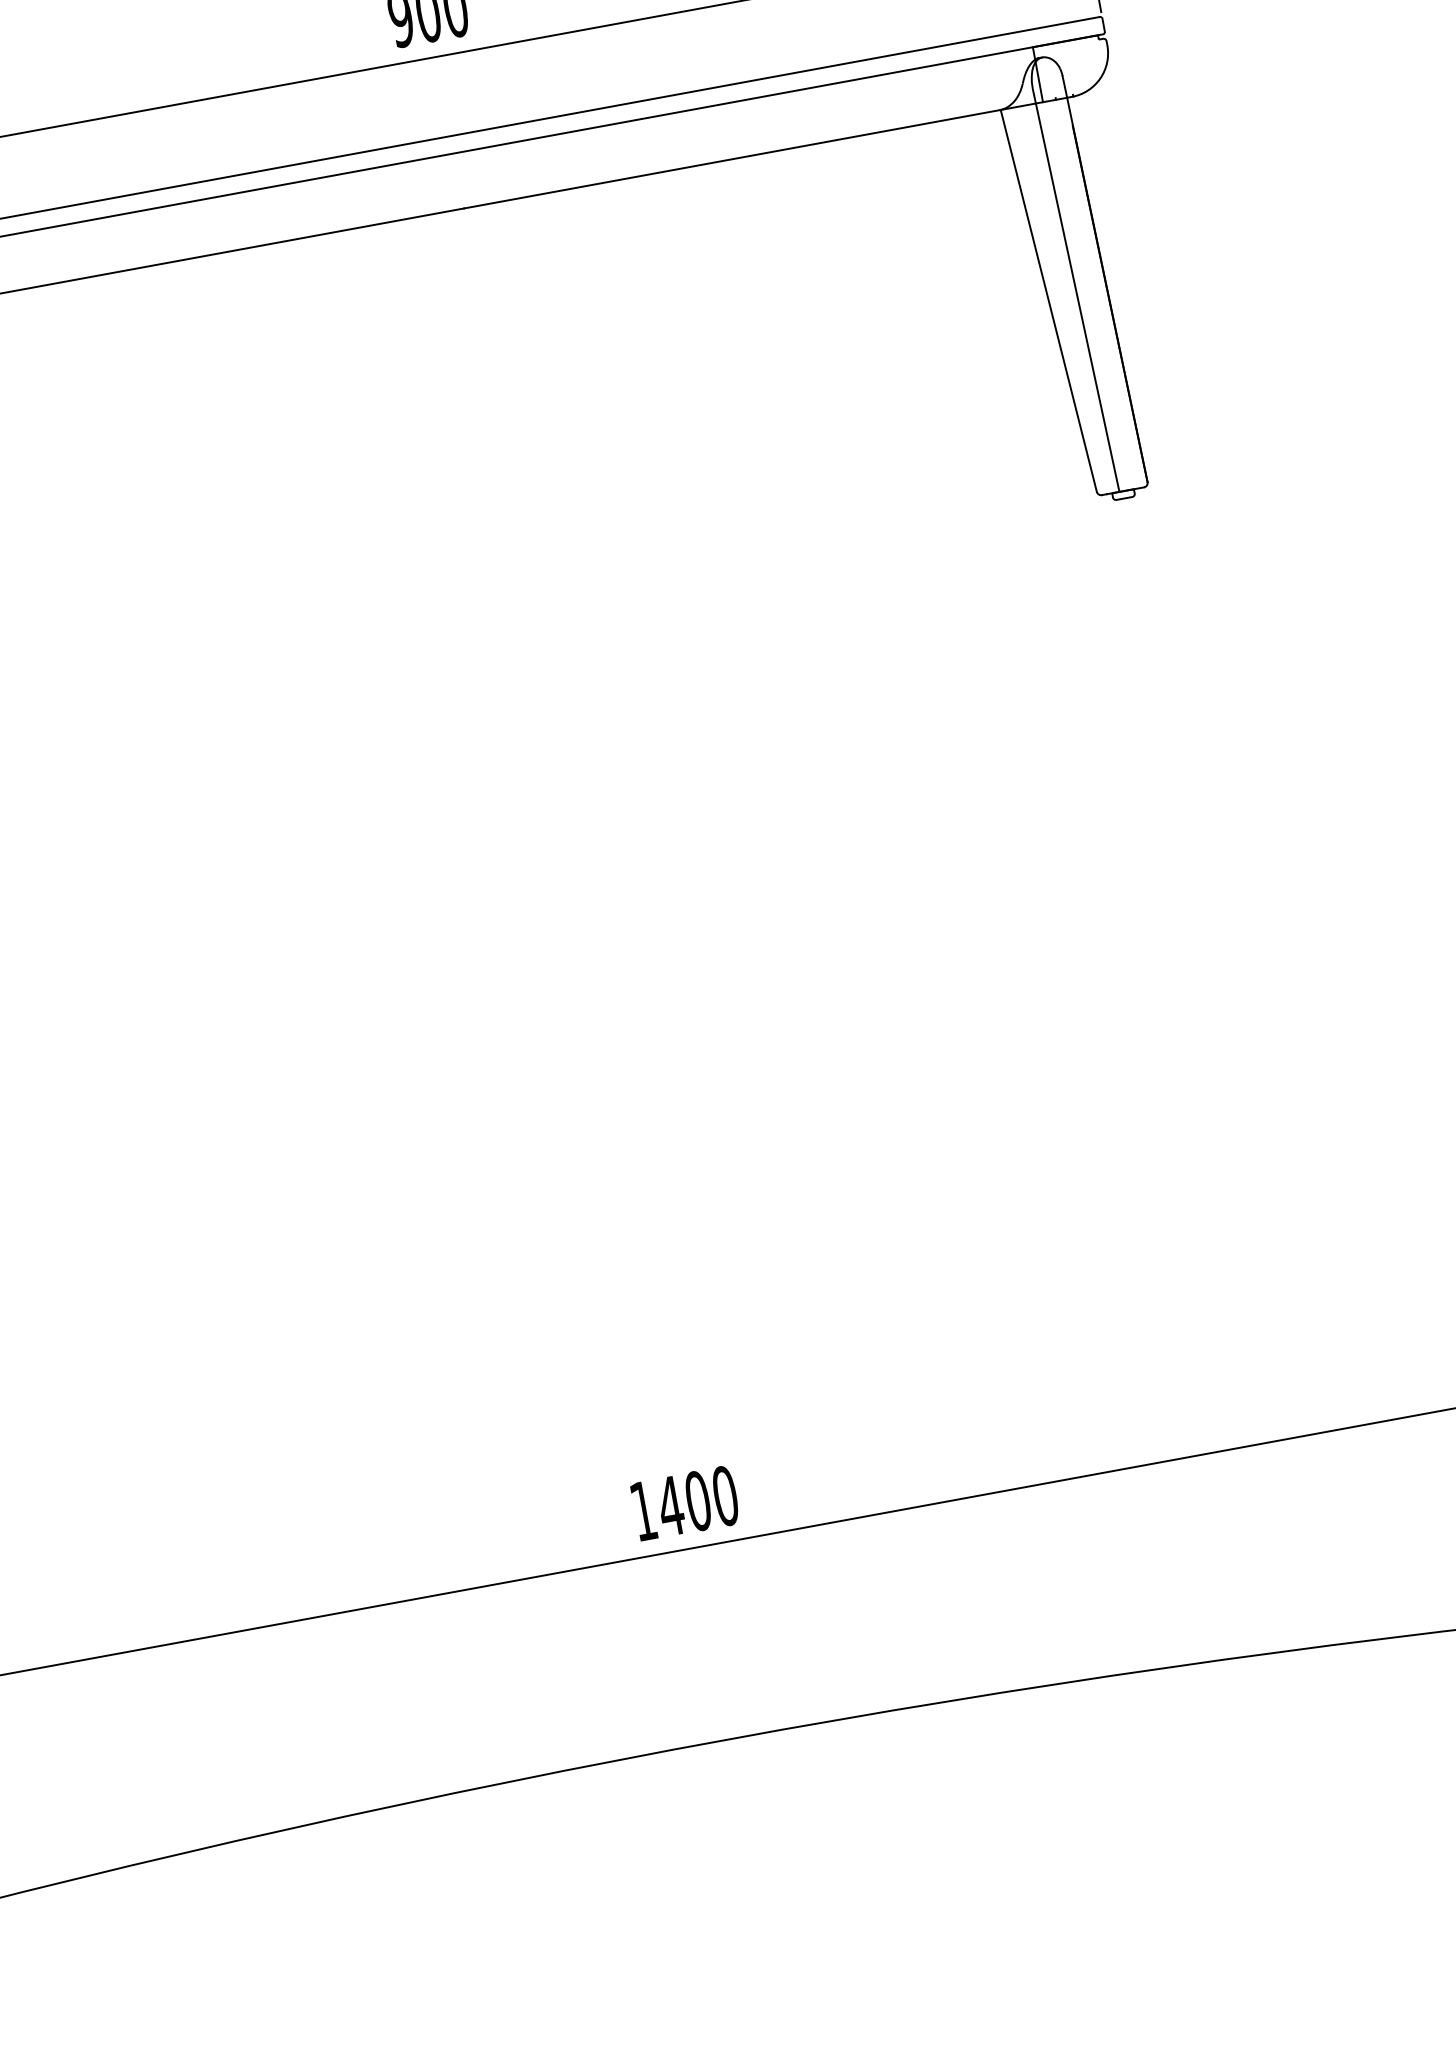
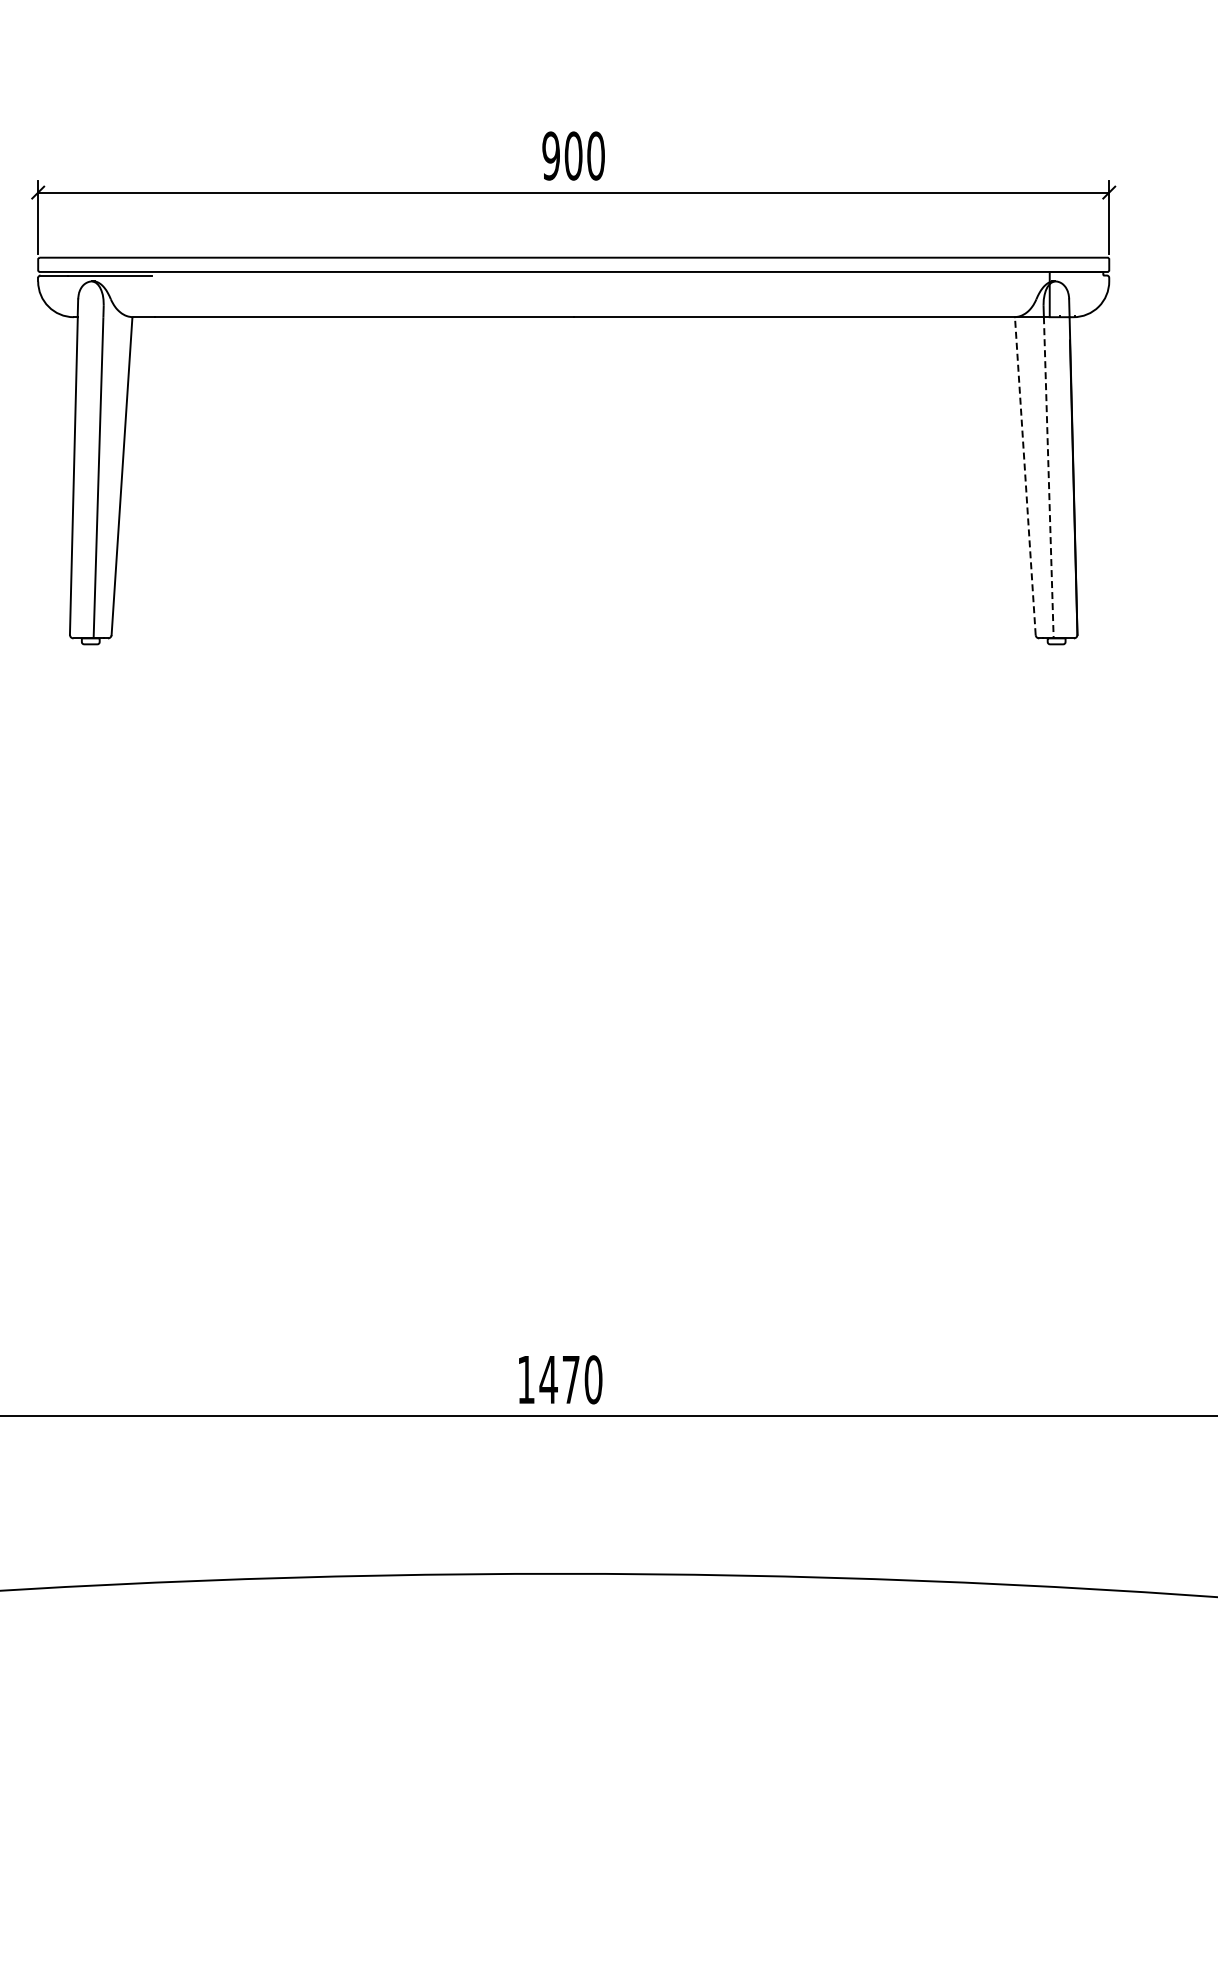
line: (1077, 297) -> (1048, 477), solid -> dashed
line: (1048, 300) -> (1025, 475), solid -> dashed
text: (698, 1500) -> (571, 1379), 1400 -> 1470

